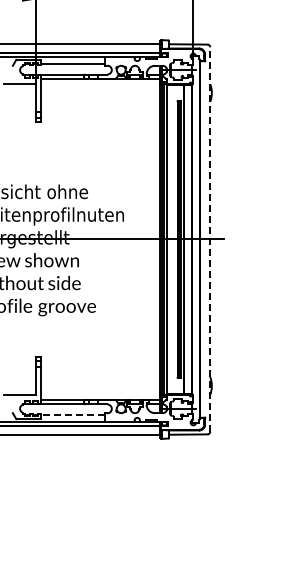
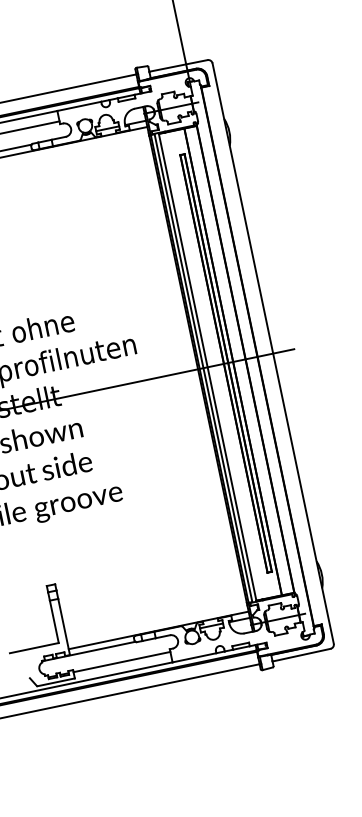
line: (210, 239) -> (273, 353), dashed -> solid
line: (72, 415) -> (120, 662), dashed -> solid

